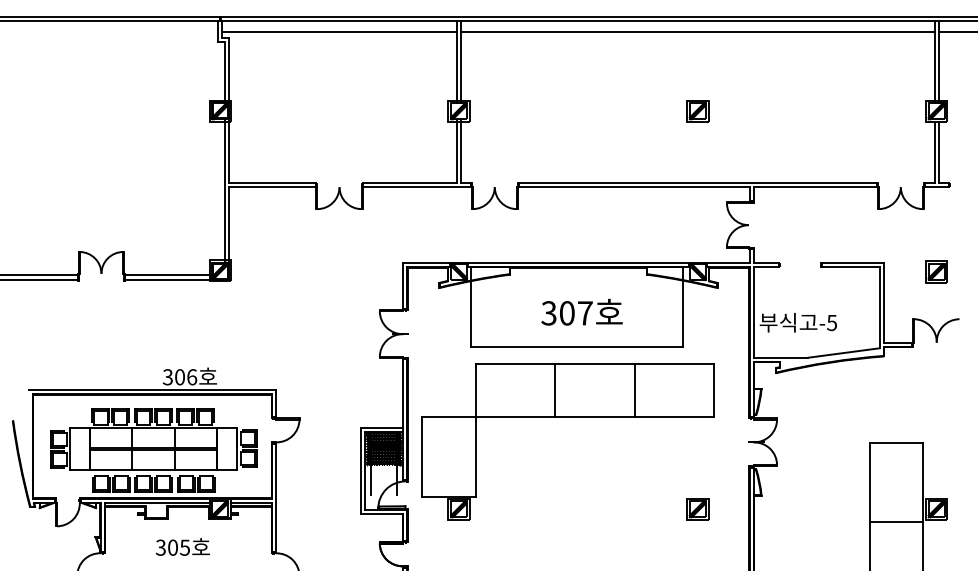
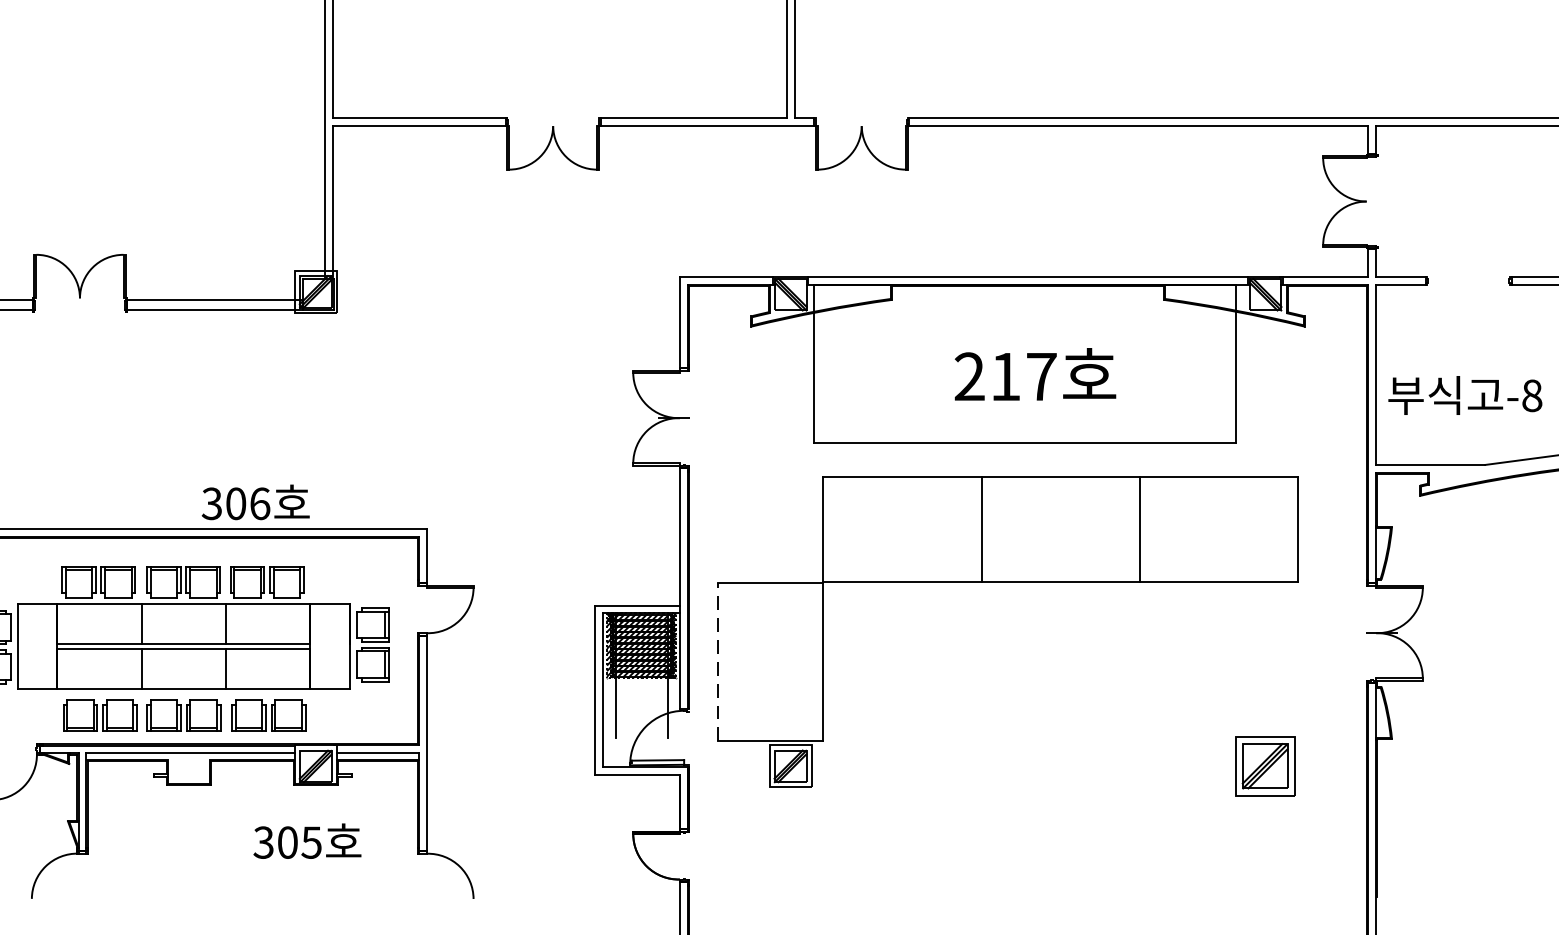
text: (557, 313) -> (986, 377), 307 -> 217
text: (832, 322) -> (1532, 394), -5 -> -8
line: (422, 456) -> (718, 661), solid -> dashed
part: (697, 509) -> (1264, 766), size x1.4
text: (182, 546) -> (306, 840), moved

